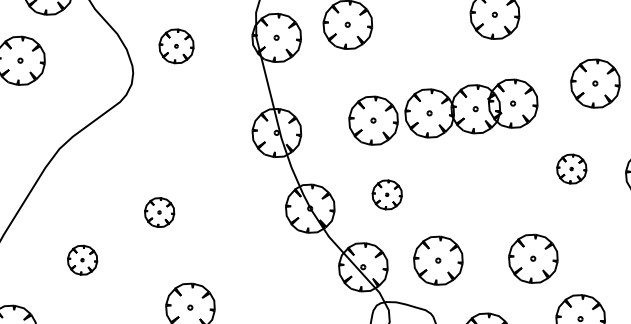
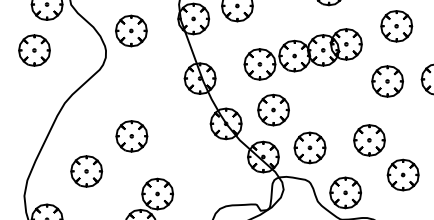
part: (176, 45) -> (131, 30), size x1.43
part: (571, 169) -> (387, 81), size x1.67
part: (387, 194) -> (273, 109), size x1.67
part: (158, 212) -> (131, 136), size x1.67
part: (82, 260) -> (86, 171), size x1.67

